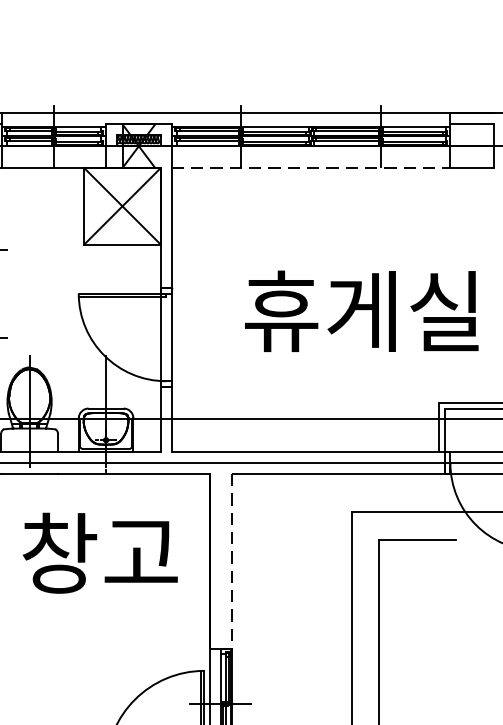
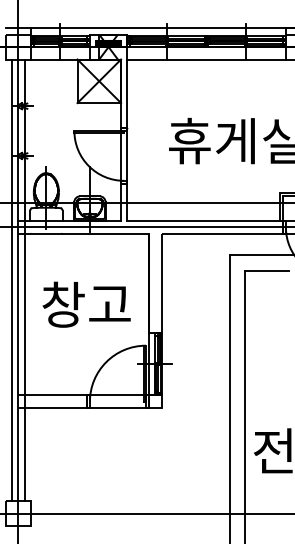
line: (312, 168) -> (207, 59), dashed -> solid
text: (100, 552) -> (86, 304), moved
line: (231, 561) -> (161, 283), dashed -> solid

